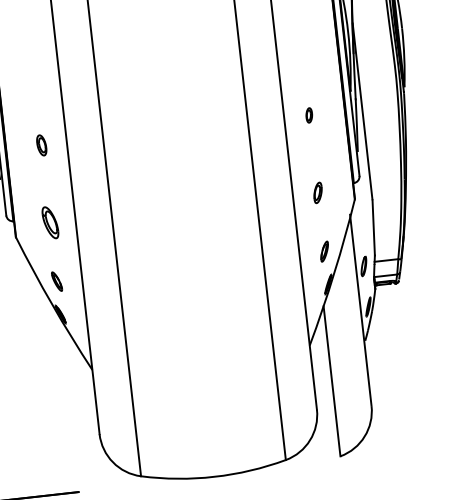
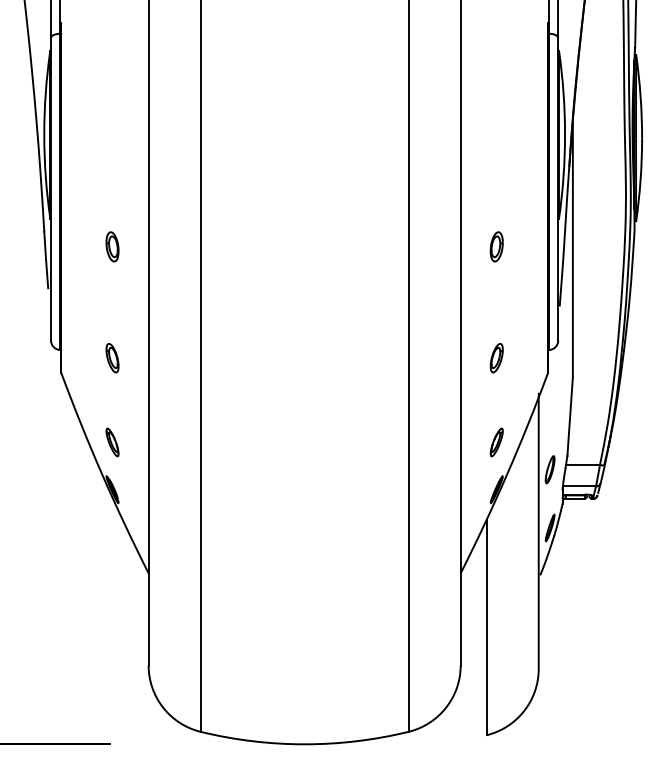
part: (309, 115) -> (496, 246), size x1.43
part: (50, 223) -> (112, 358), size x0.62

